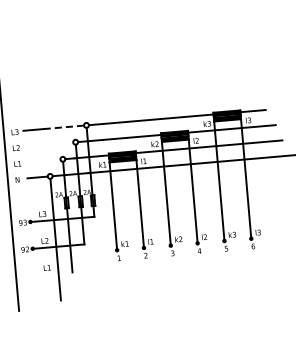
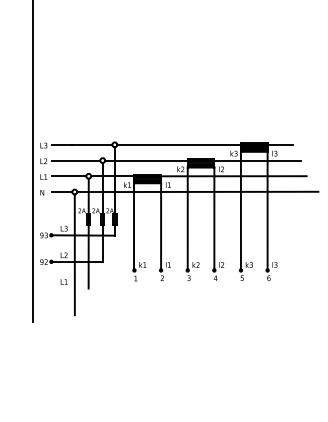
line: (62, 127) -> (91, 144), dashed -> solid
line: (49, 144) -> (76, 160), added
line: (43, 161) -> (69, 176), added

